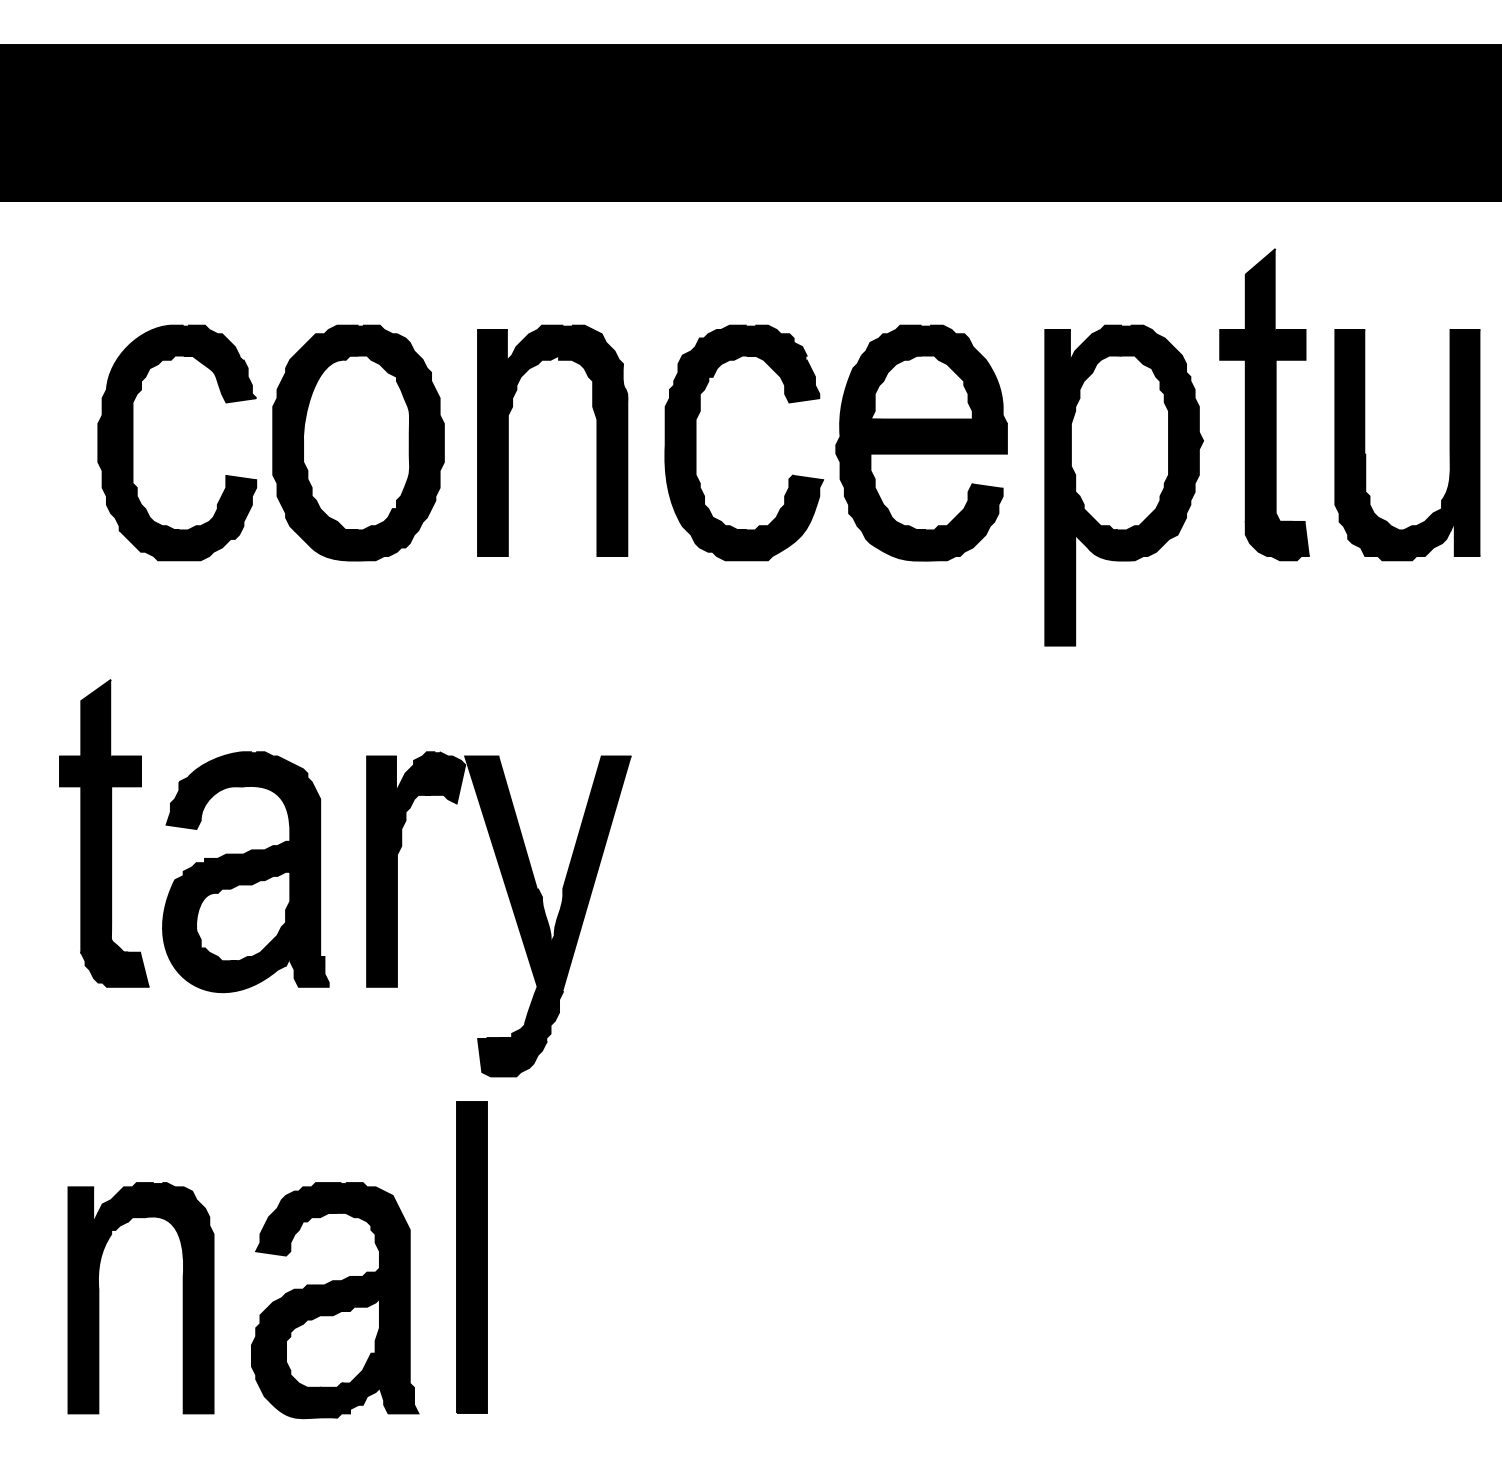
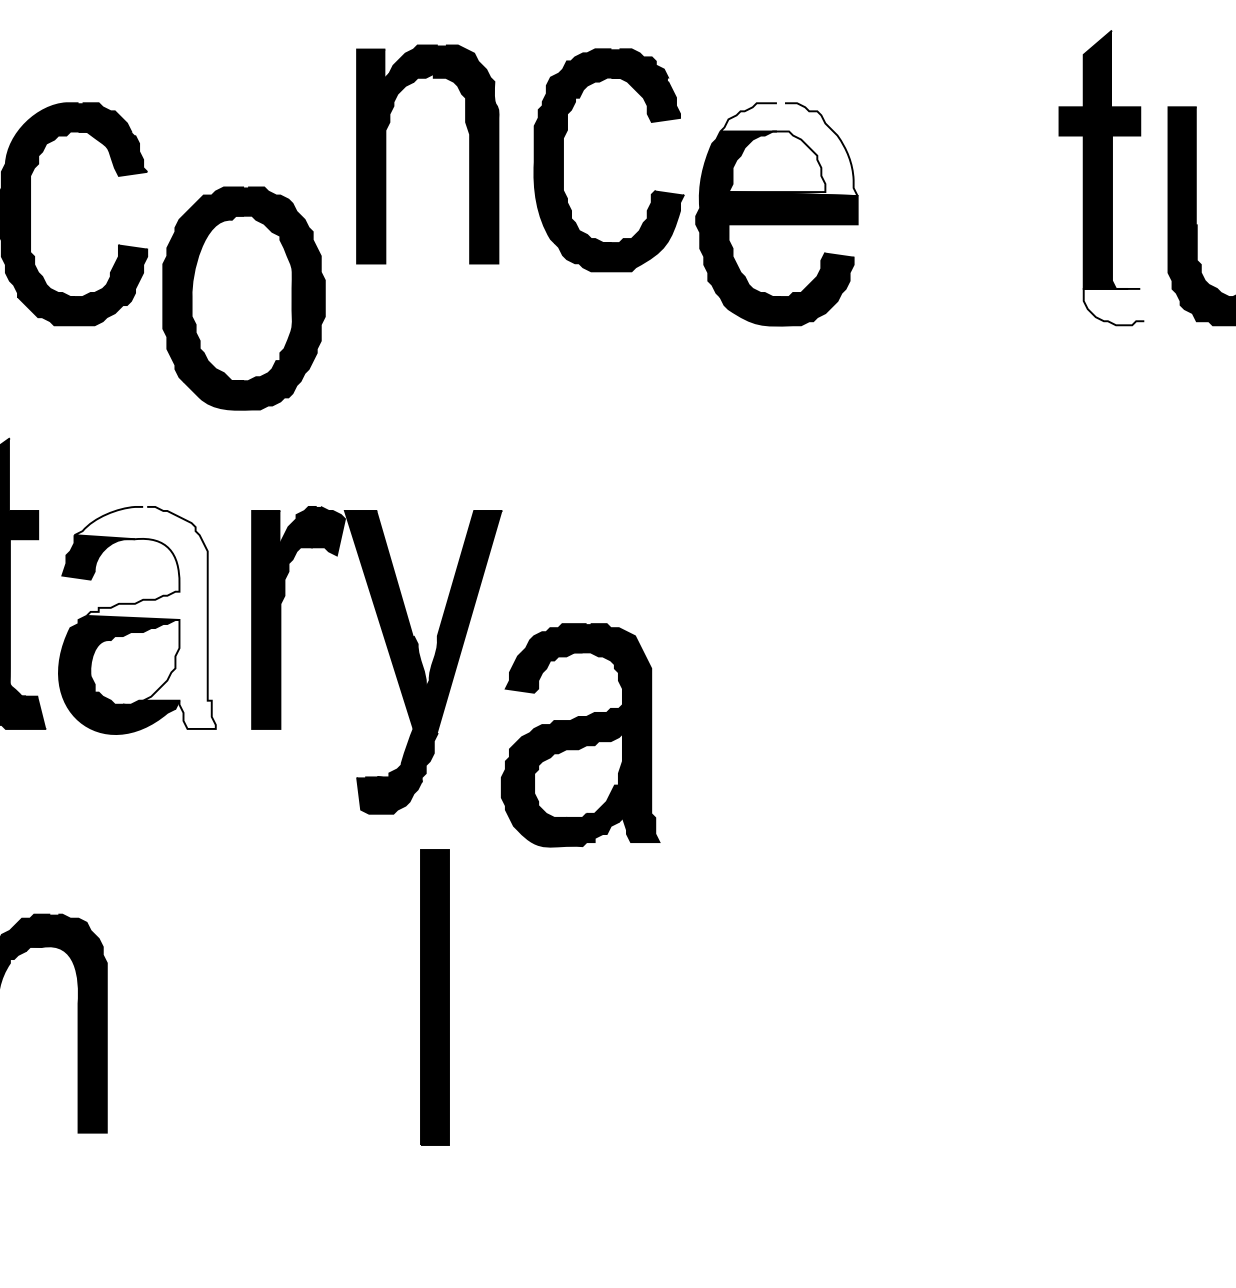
fill: (933, 374) -> (788, 149), removed
part: (508, 440) -> (385, 154), moved
part: (358, 442) -> (243, 298), moved
part: (696, 442) -> (563, 159), moved
part: (1123, 485) -> (967, 254), removed
fill: (1277, 540) -> (1113, 306), removed
fill: (253, 869) -> (144, 617), removed
part: (471, 1257) -> (435, 997), moved
part: (335, 1300) -> (580, 735), moved

